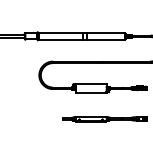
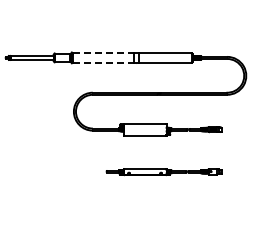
line: (60, 32) -> (103, 52), solid -> dashed
line: (60, 40) -> (103, 63), solid -> dashed

